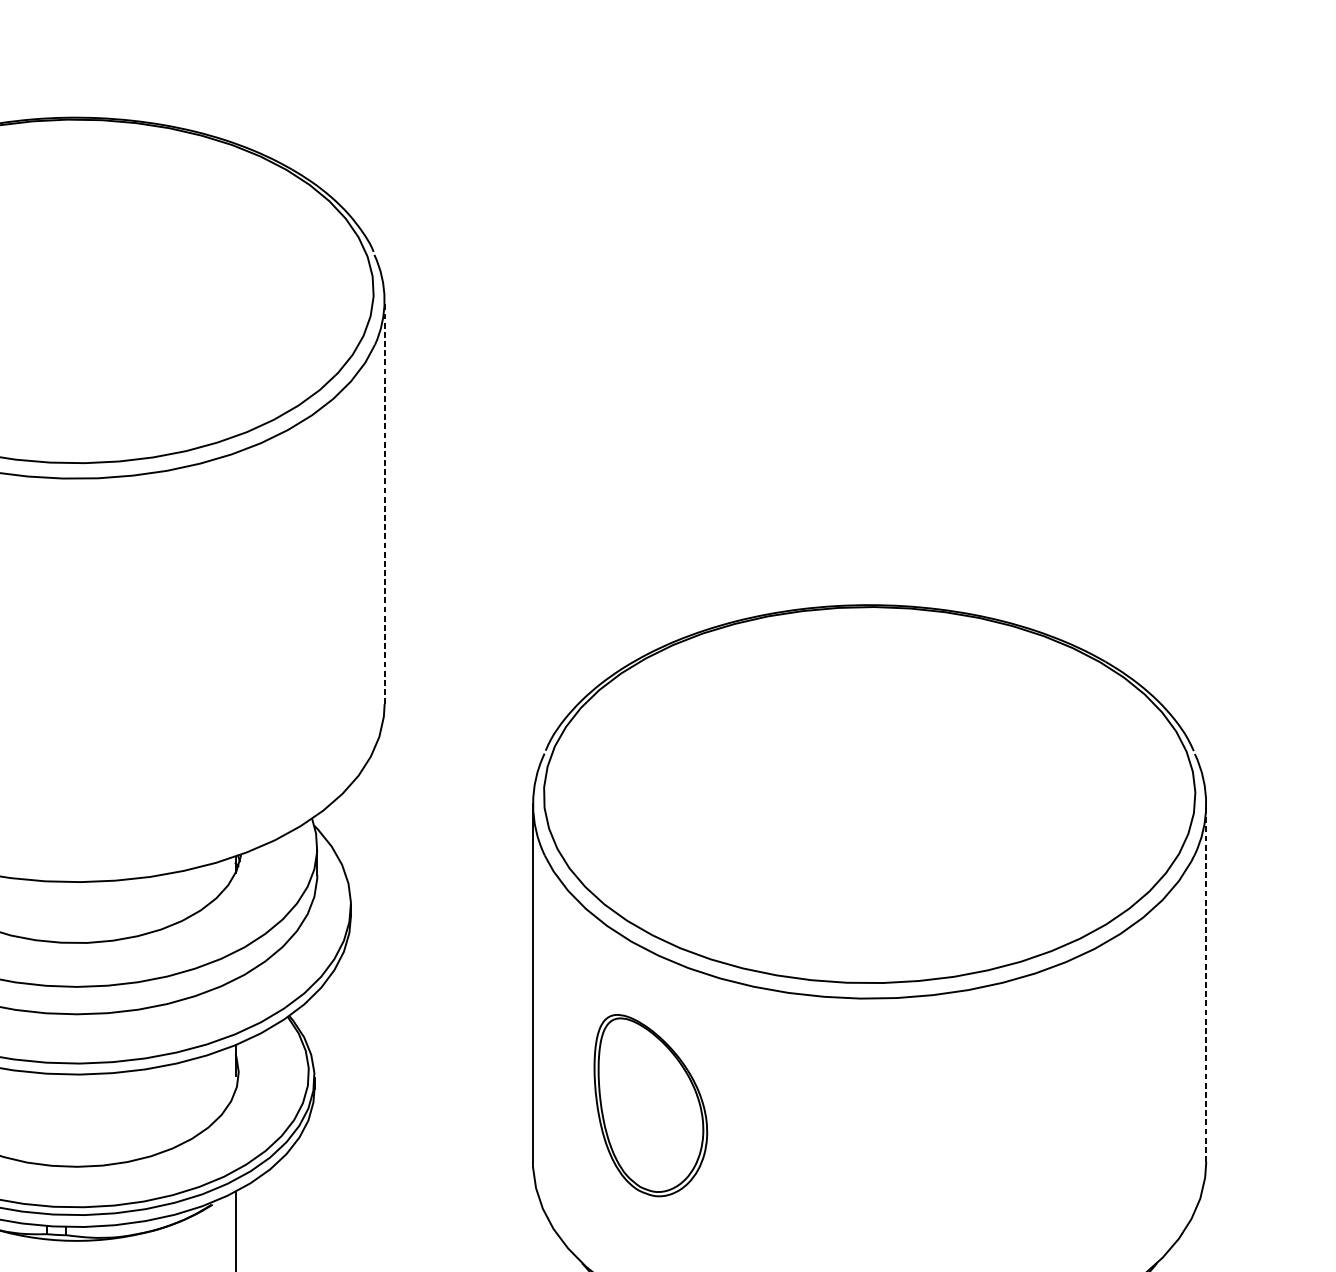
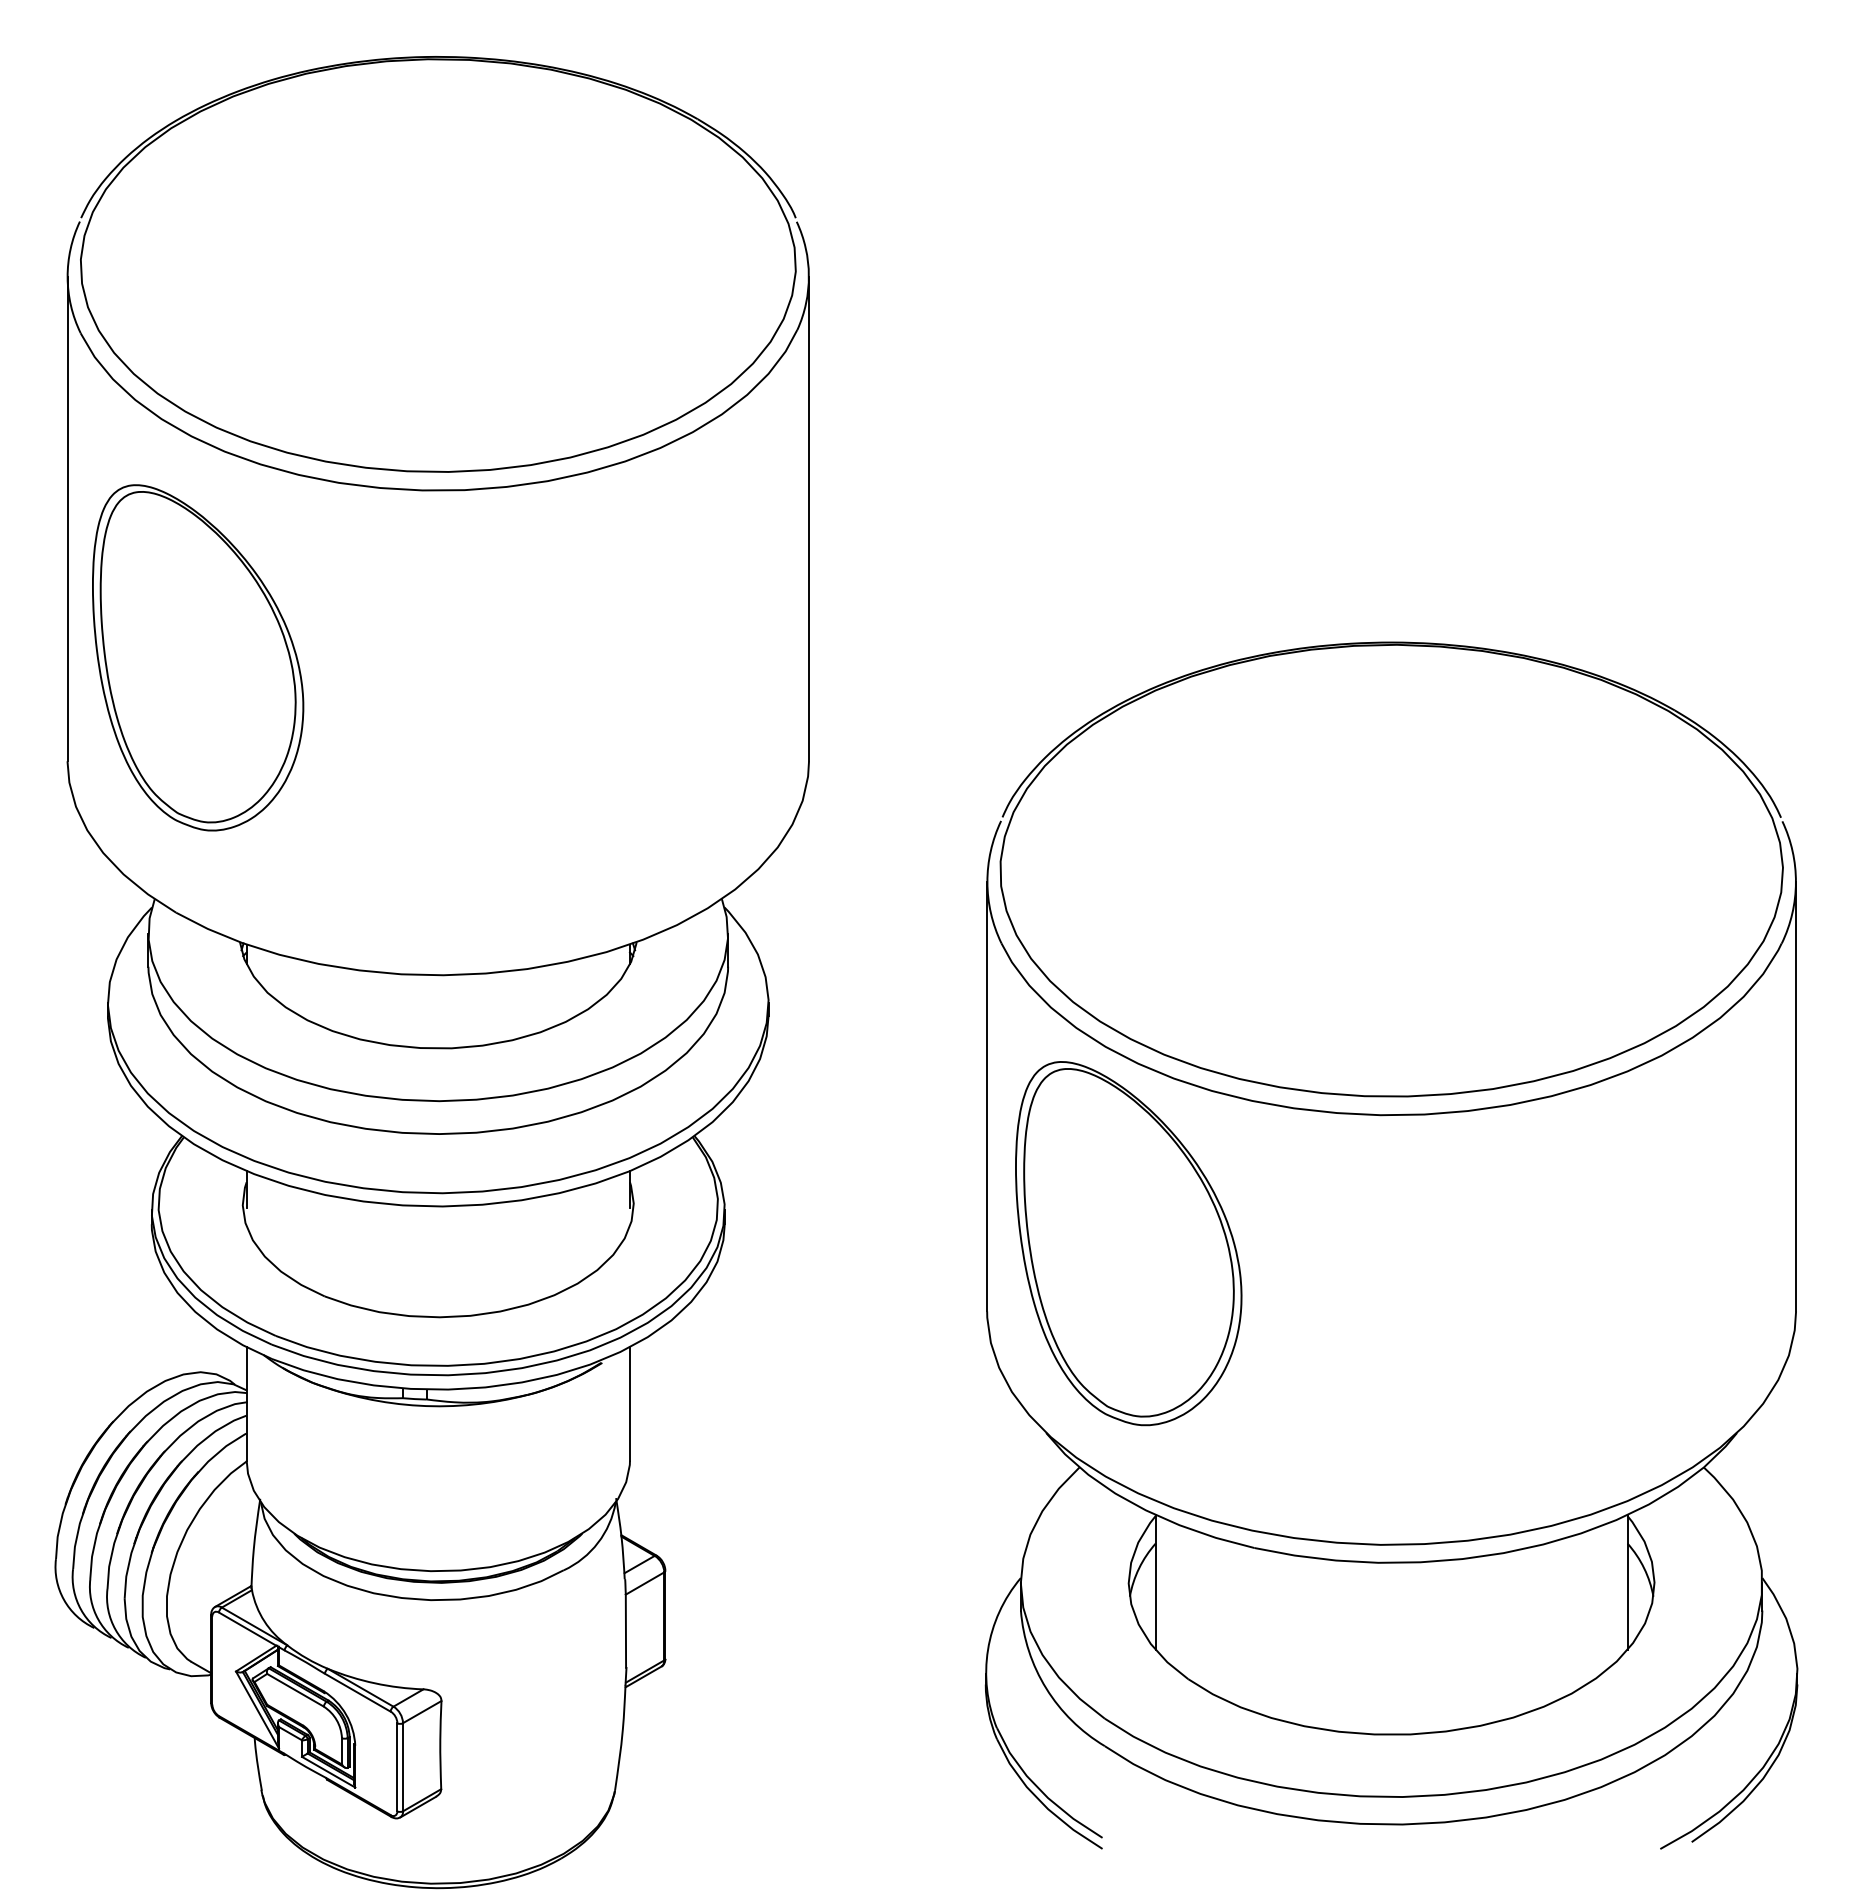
line: (385, 501) -> (809, 518), dashed -> solid
line: (1206, 983) -> (1796, 1096), dashed -> solid
part: (650, 1105) -> (1128, 1243), size x1.67

